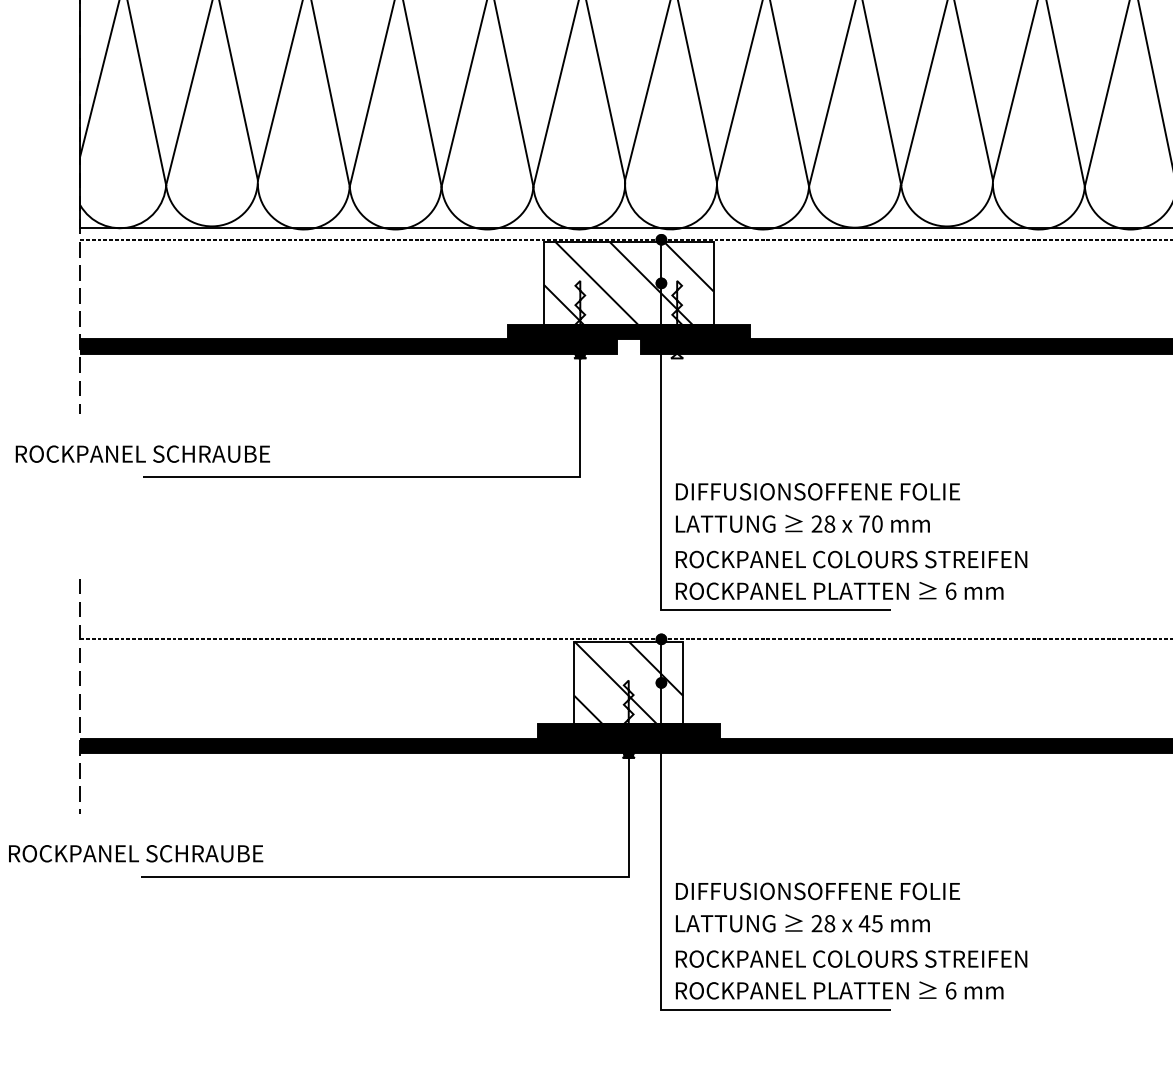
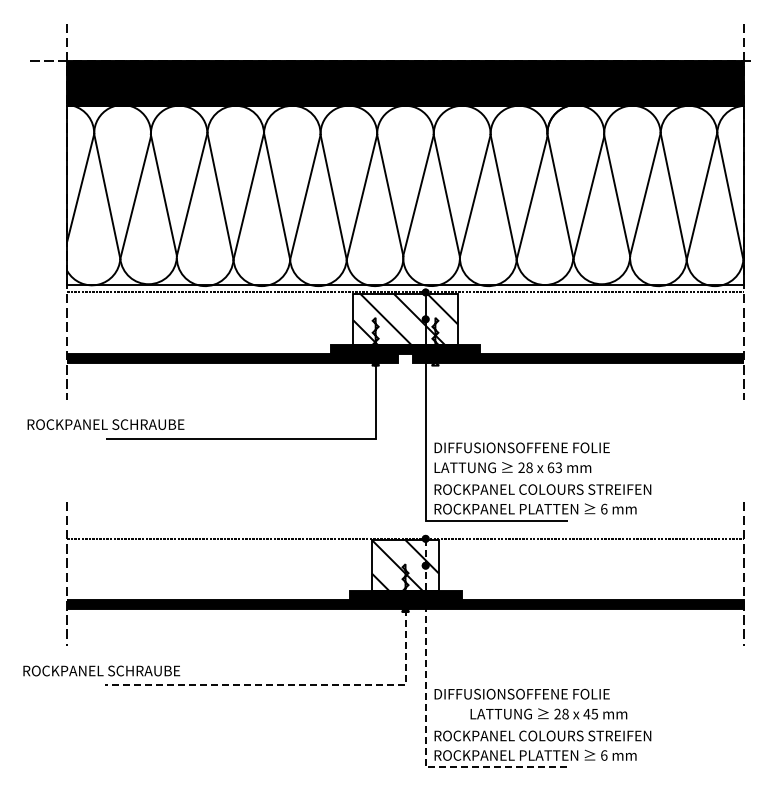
text: (870, 523) -> (554, 467), 70 -> 63
line: (447, 877) -> (293, 685), solid -> dashed
text: (802, 922) -> (548, 713), moved
line: (661, 940) -> (425, 724), solid -> dashed

